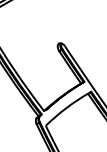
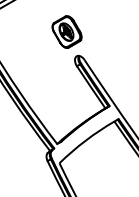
part: (51, 24) -> (66, 31), added

